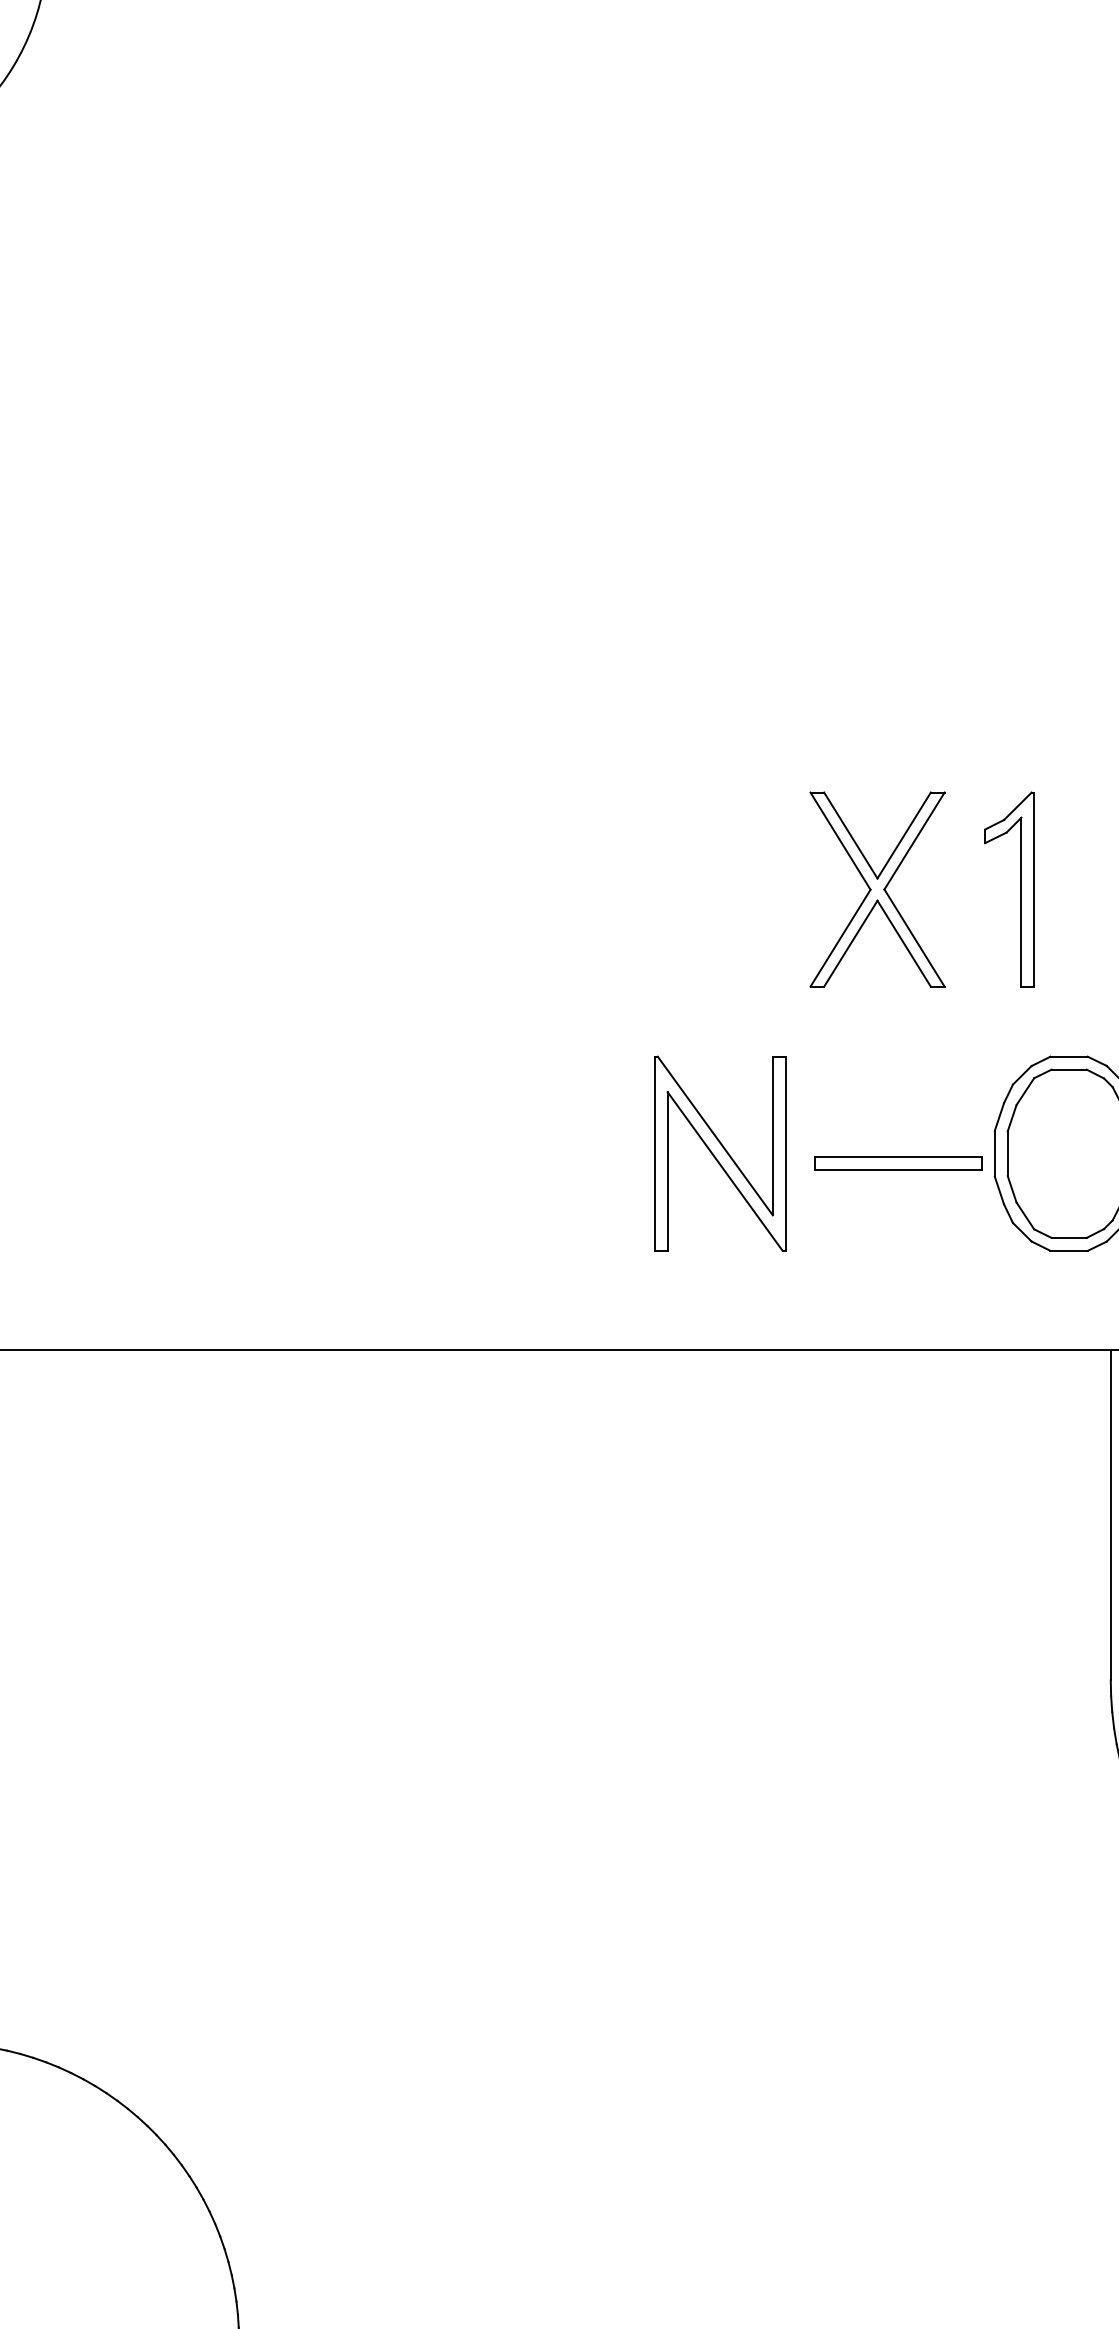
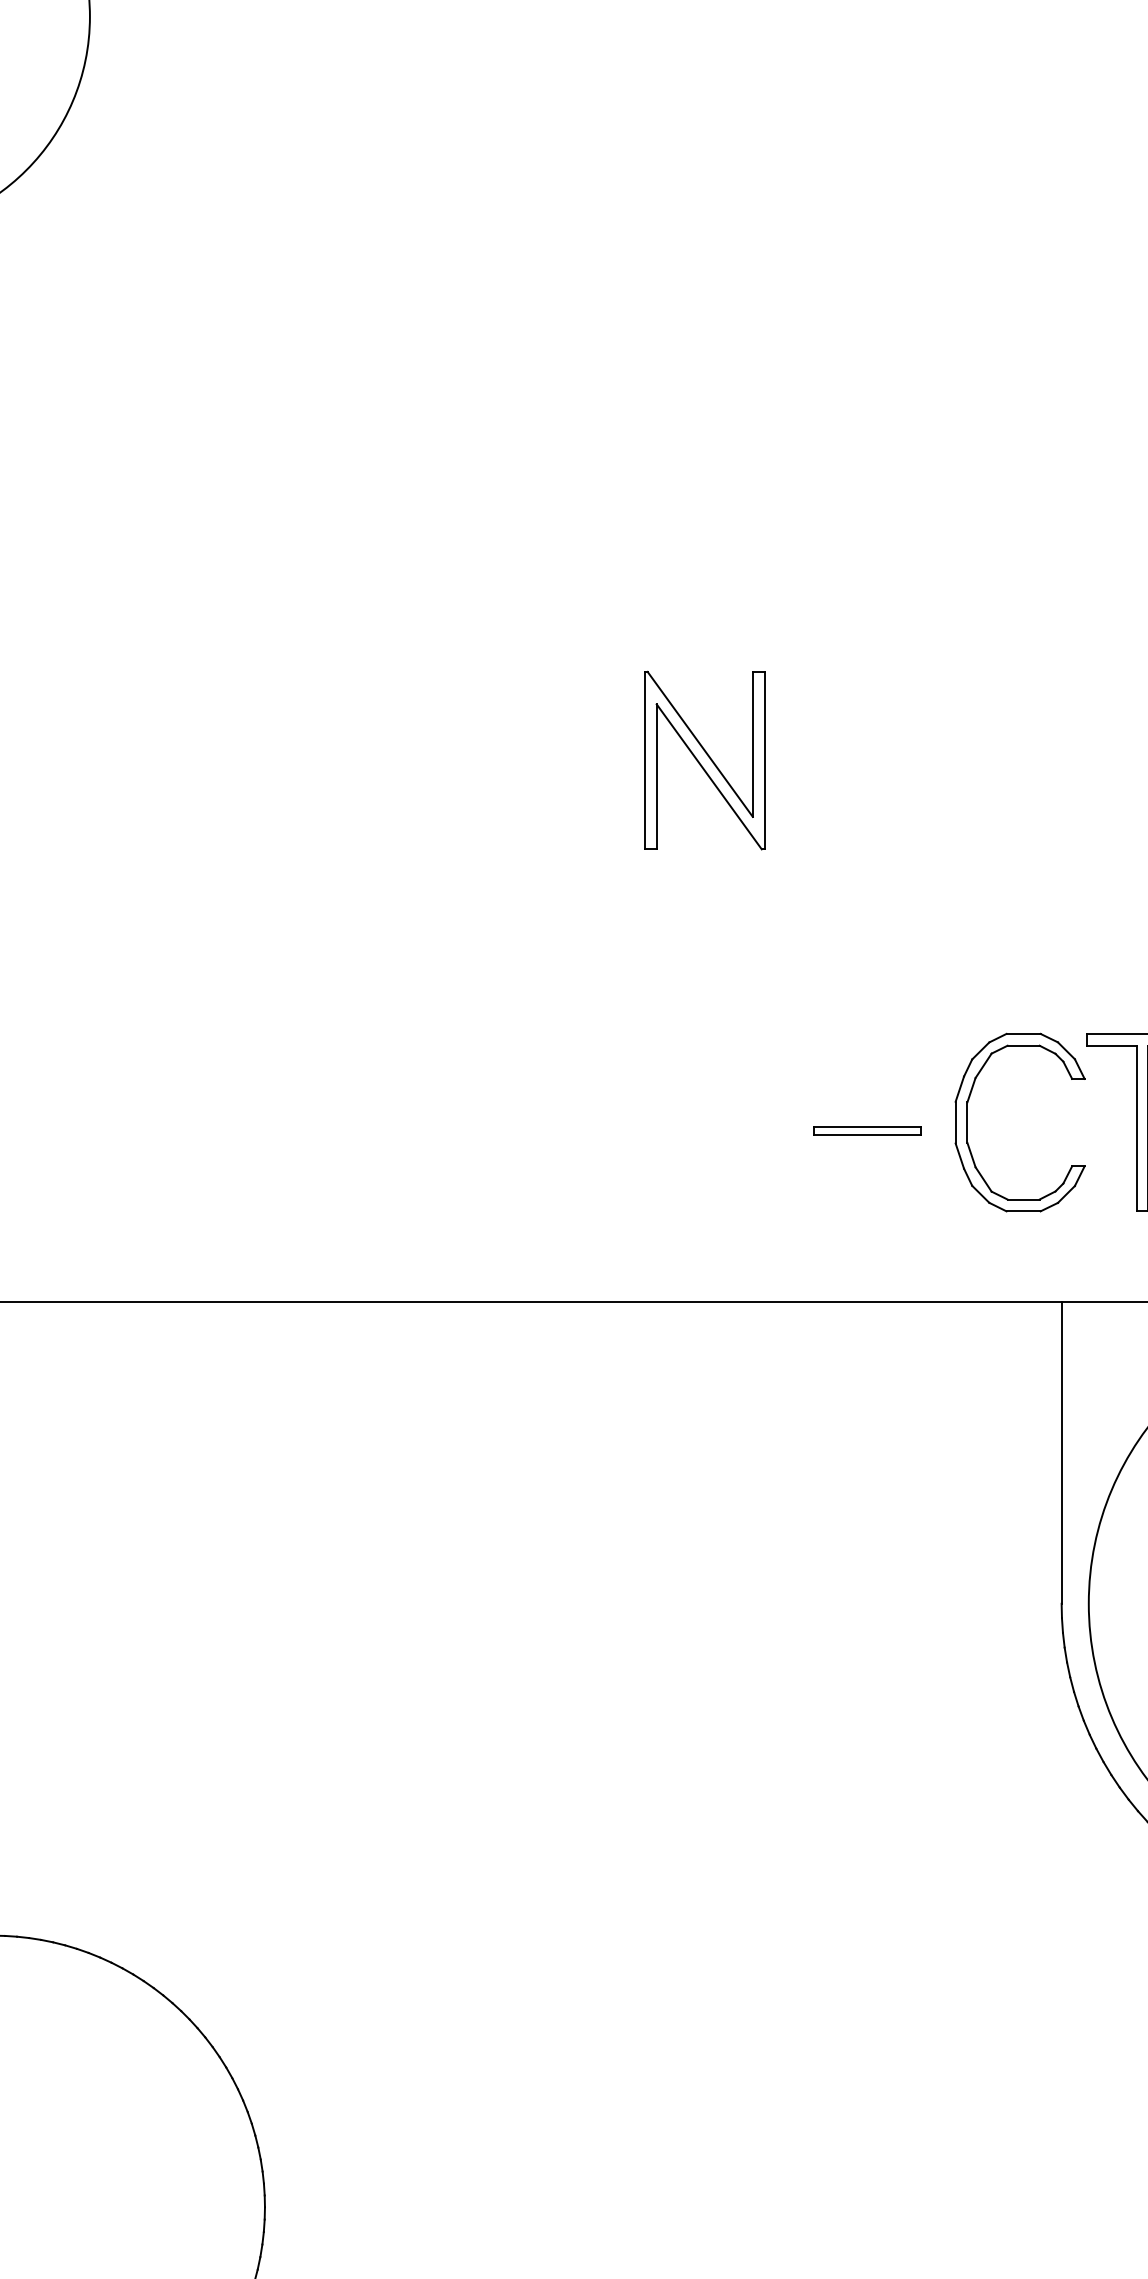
part: (877, 888) -> (848, 880), removed
part: (1020, 888) -> (979, 880), removed
part: (719, 1153) -> (704, 760), moved
part: (898, 1162) -> (867, 1130), size x0.7

